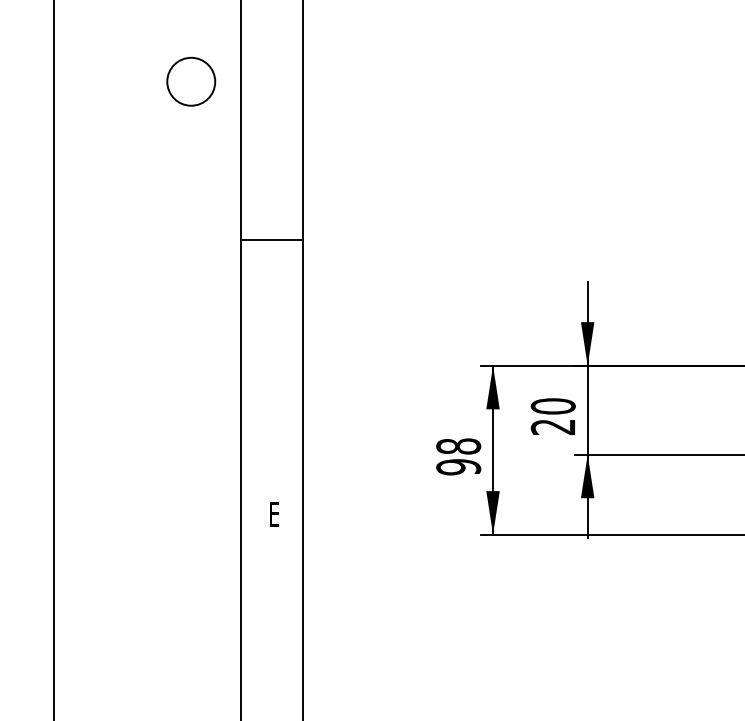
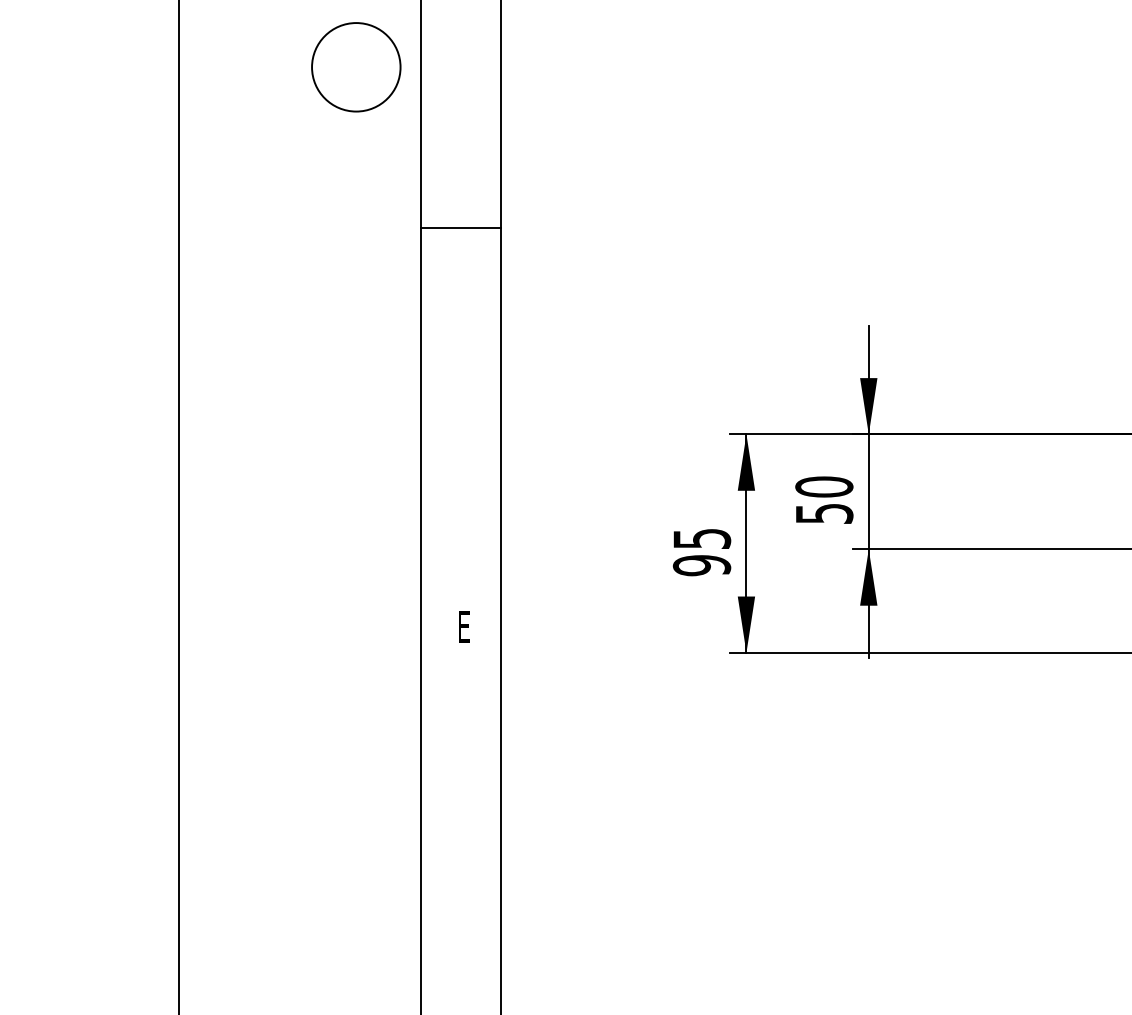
circle: (191, 81) -> (356, 67), size x1.43
line: (271, 239) -> (460, 228), moved
text: (553, 426) -> (824, 513), 20 -> 50
text: (458, 446) -> (701, 538), 98 -> 95

